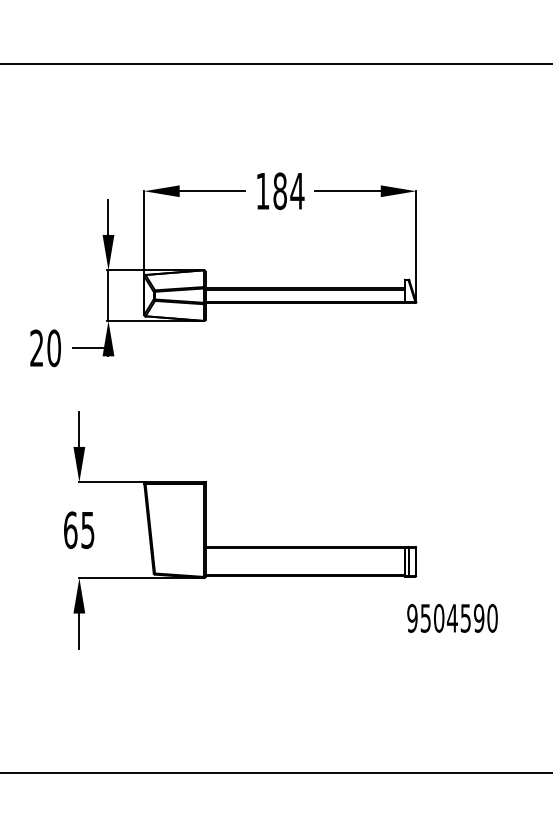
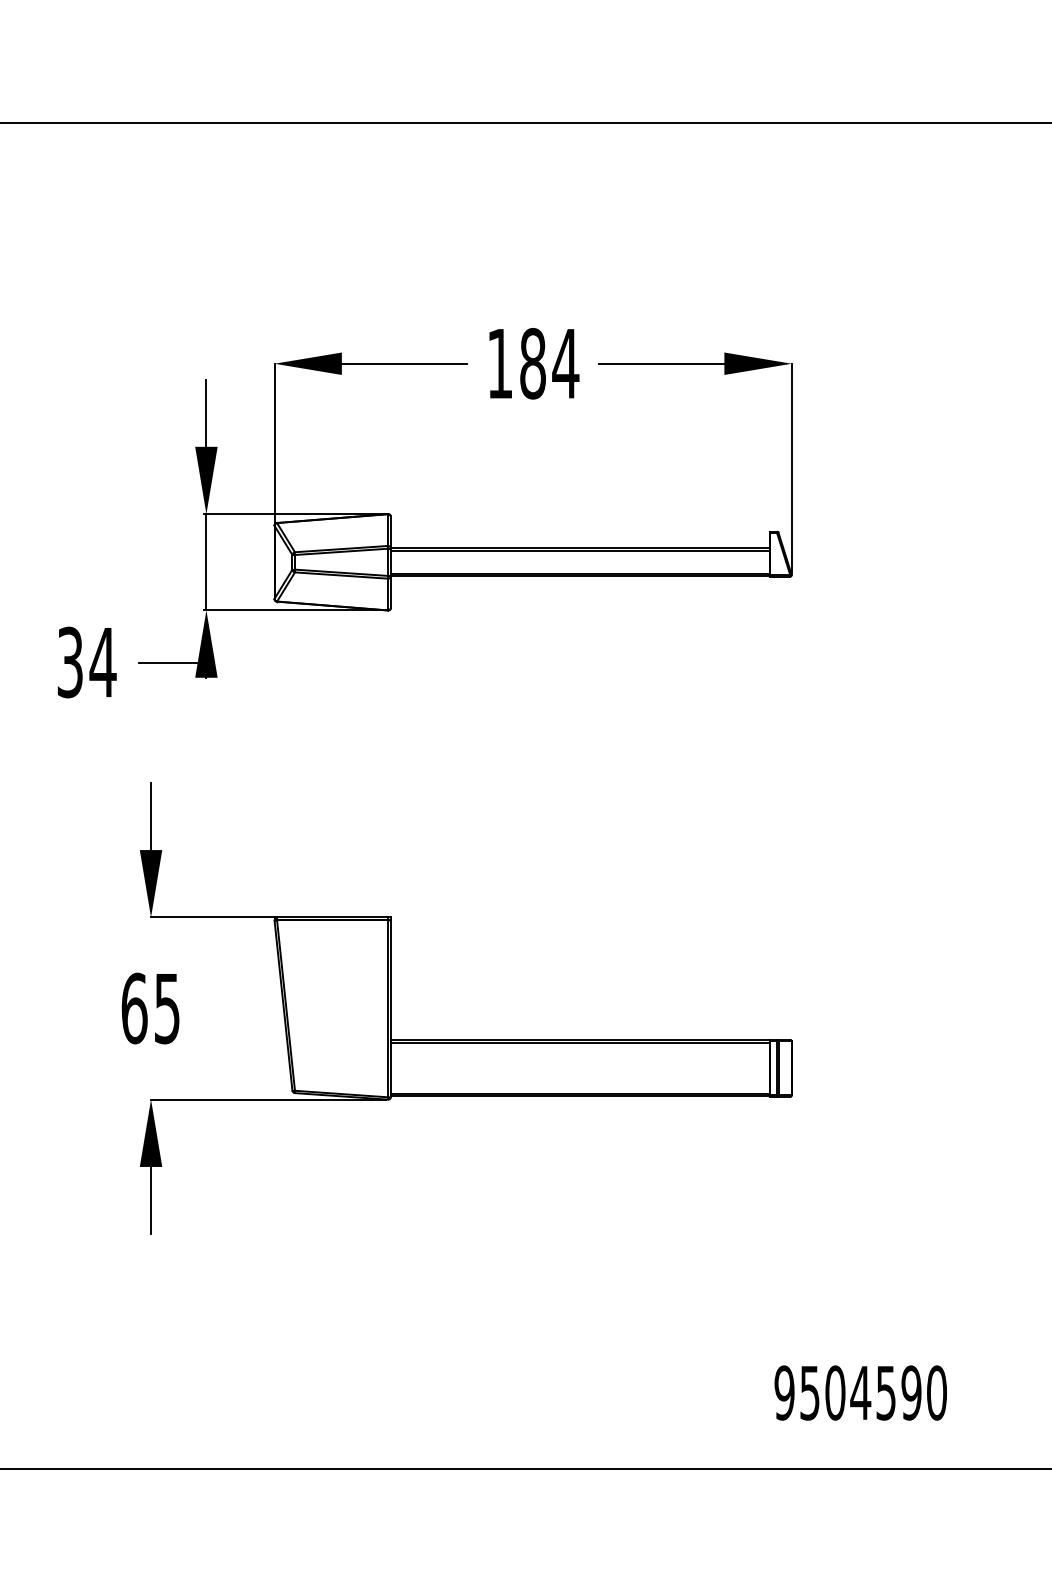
text: (45, 348) -> (86, 662), 20 -> 34
text: (452, 617) -> (860, 1391), moved

